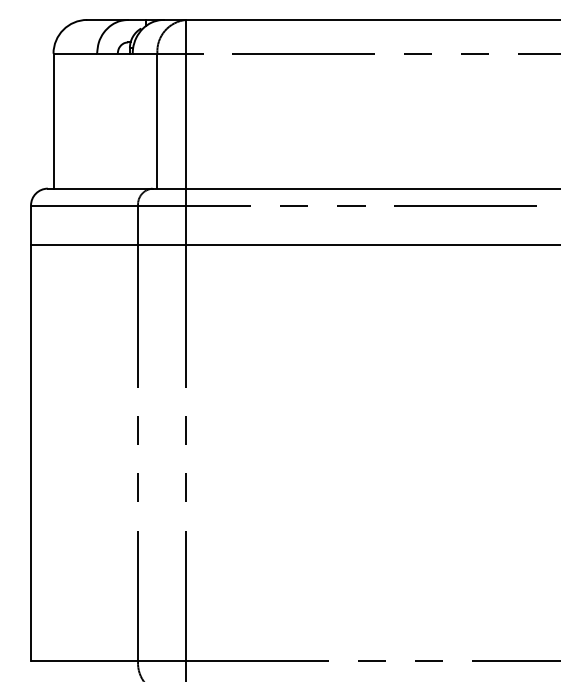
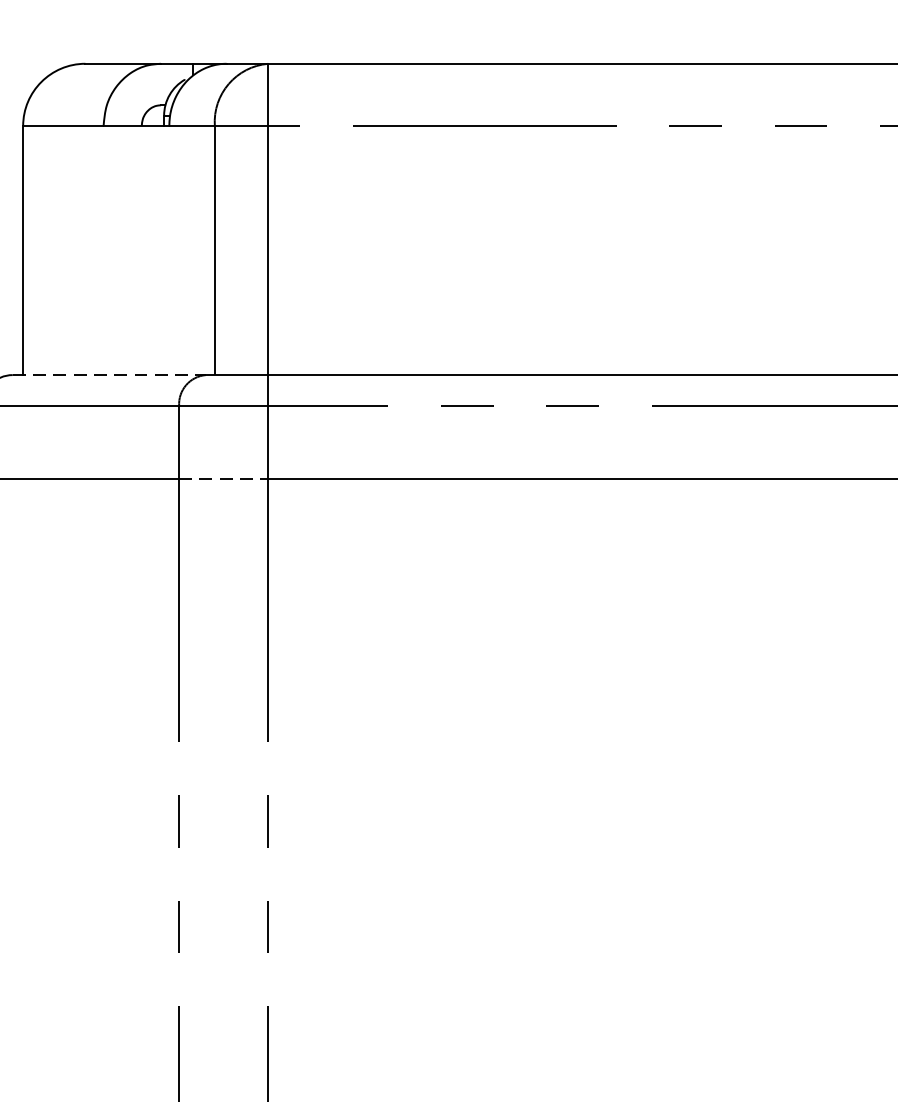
line: (100, 188) -> (109, 374), solid -> dashed
line: (162, 244) -> (224, 478), solid -> dashed

